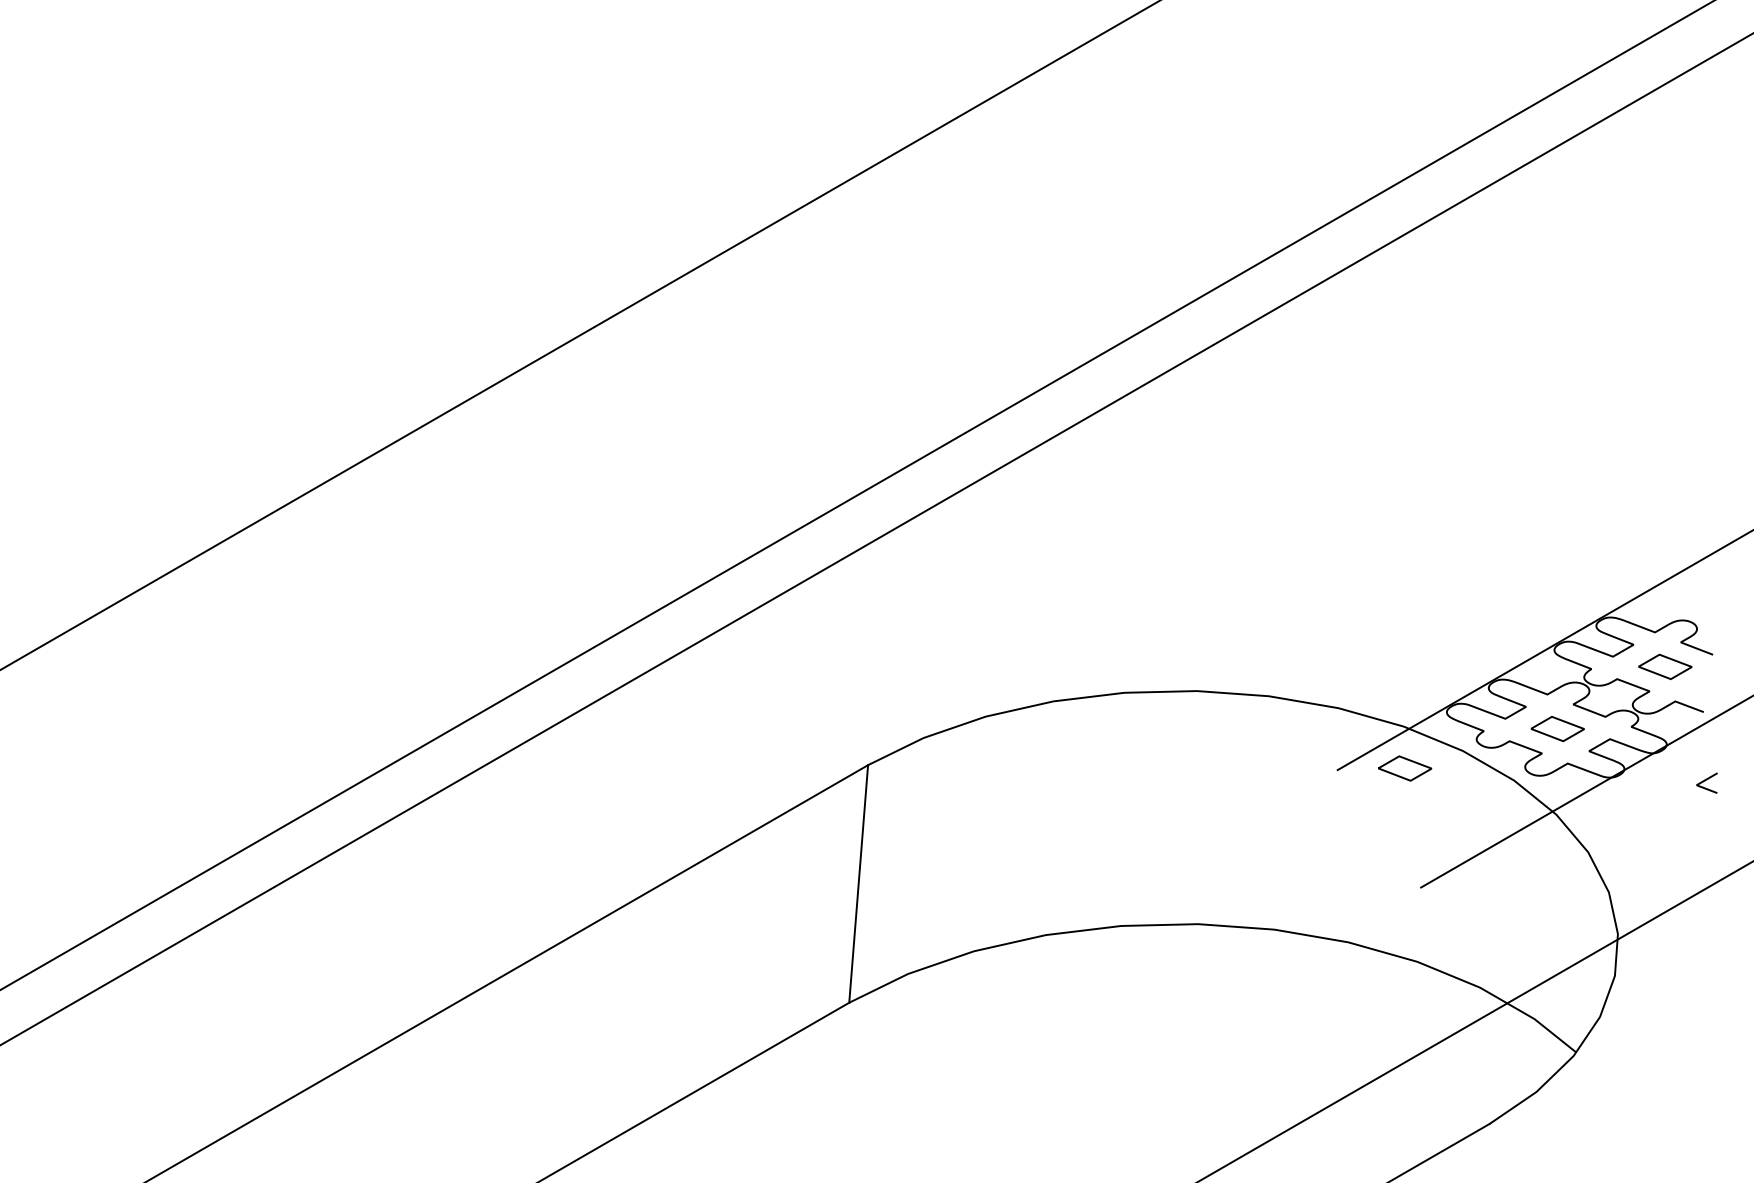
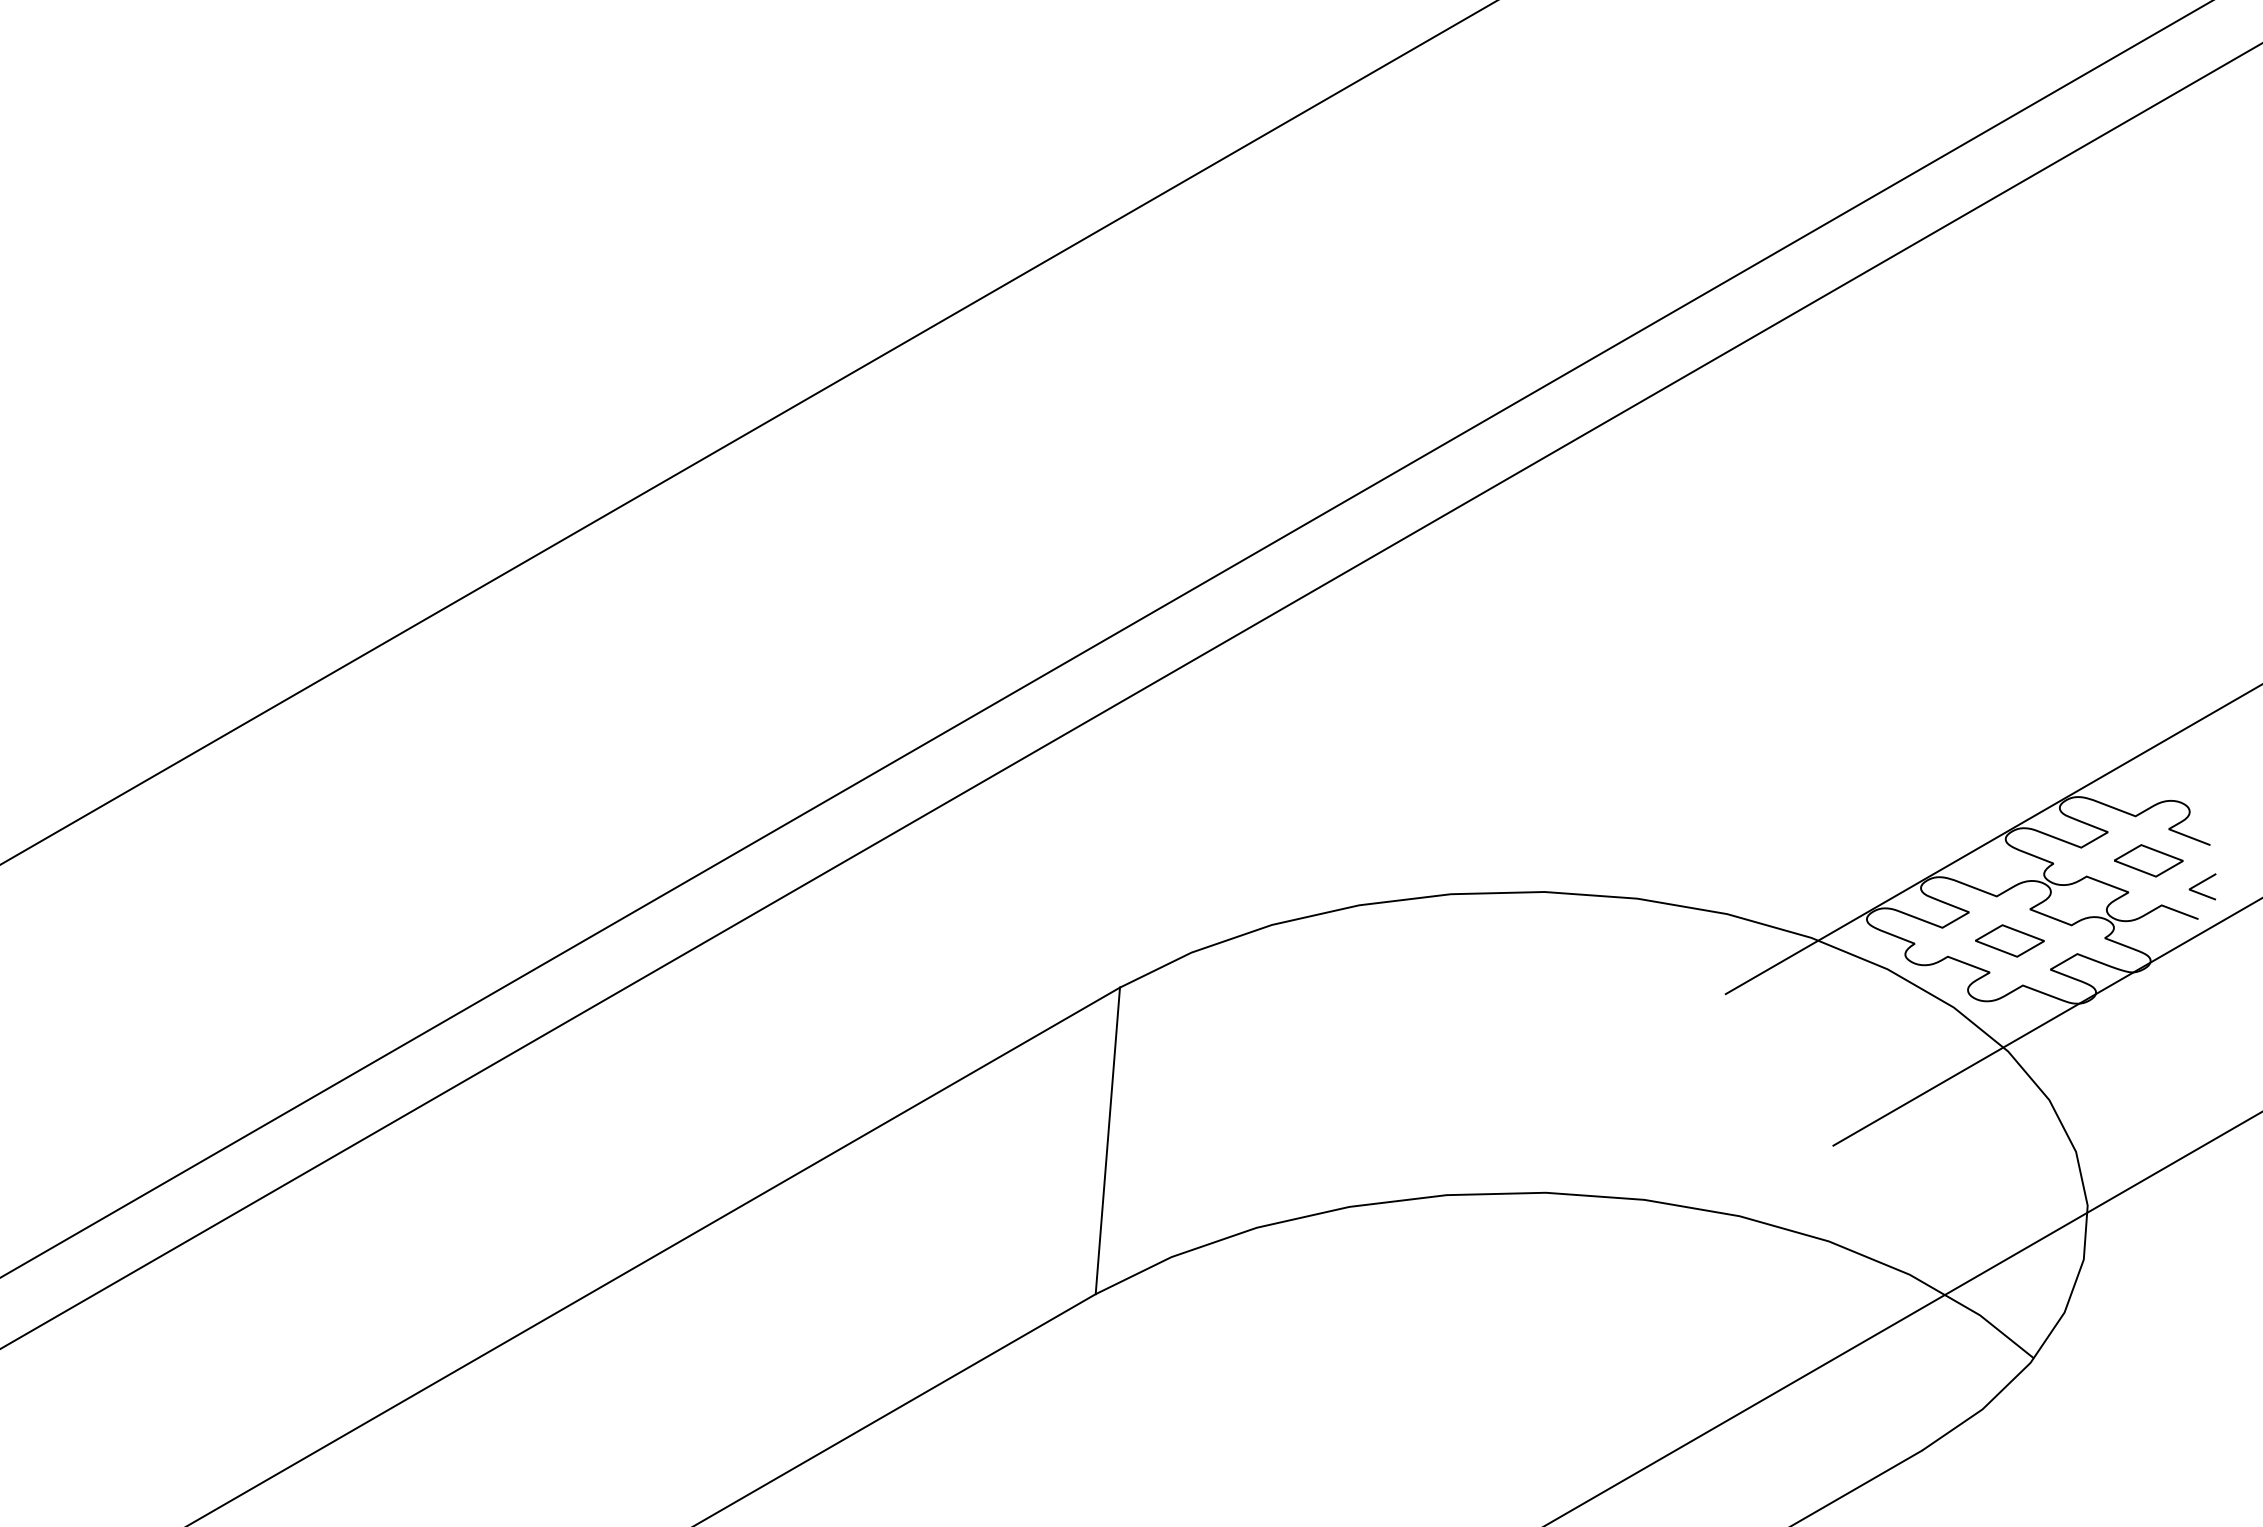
curve: (1407, 760) -> (1816, 981), removed
line: (1705, 781) -> (2200, 884), moved

